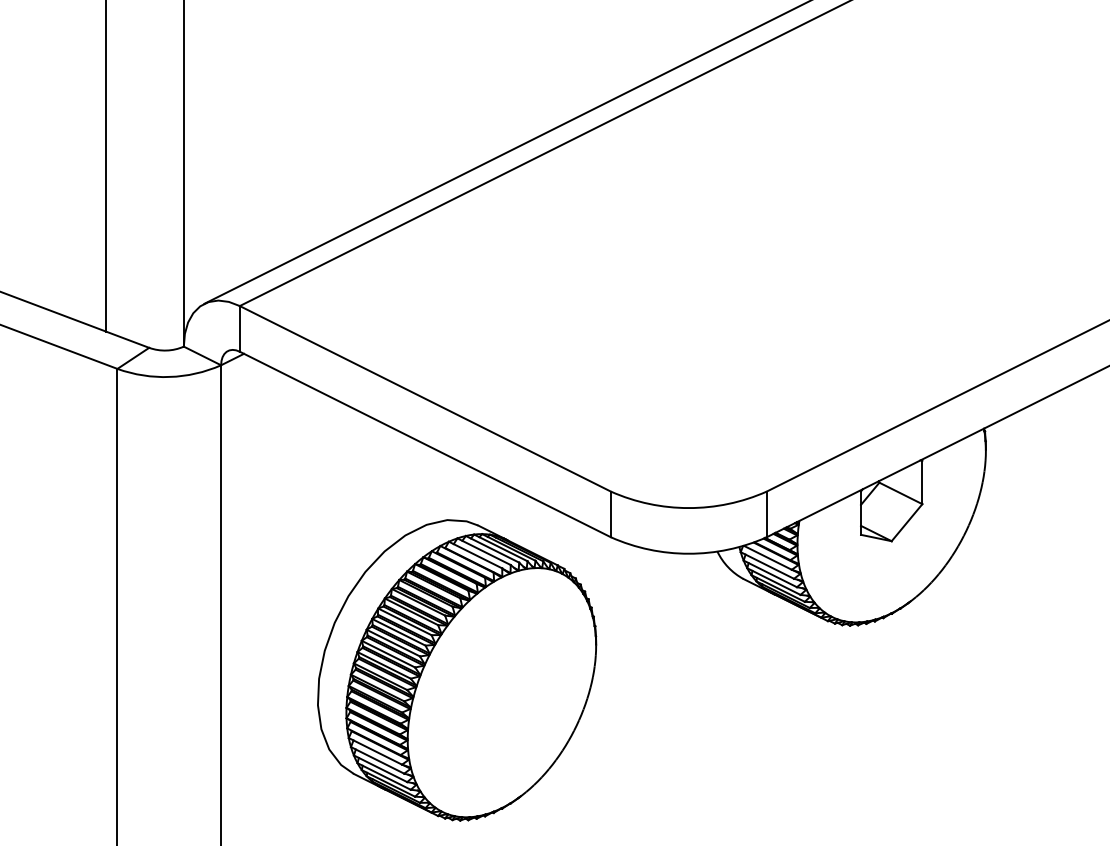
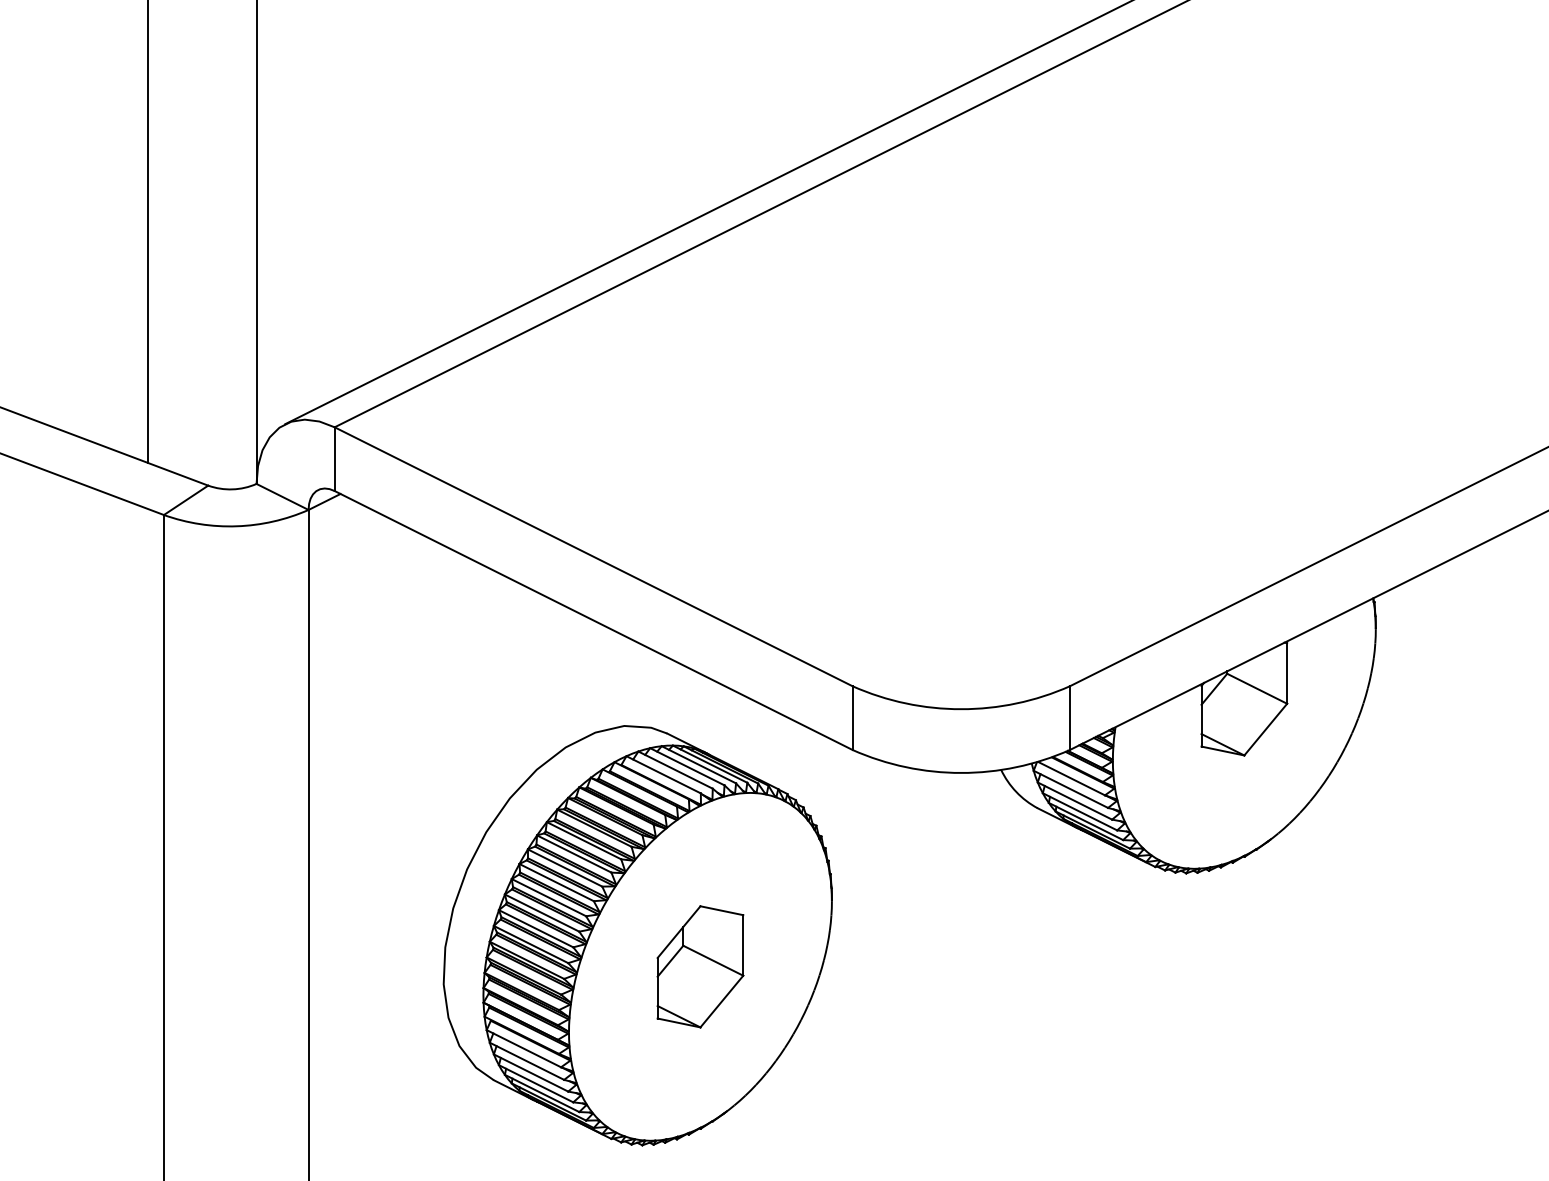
part: (501, 692) -> (700, 966), added

